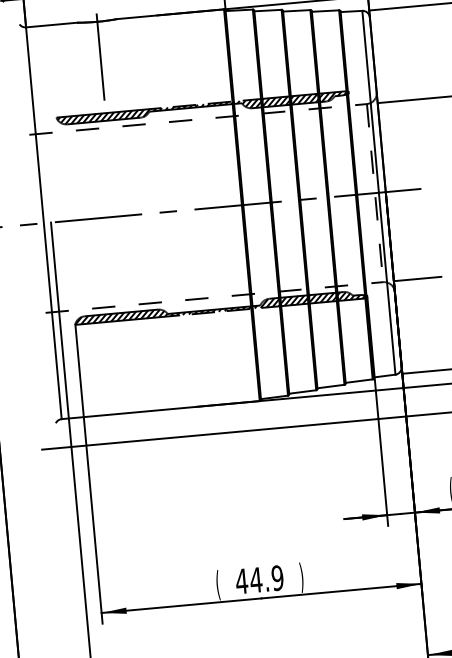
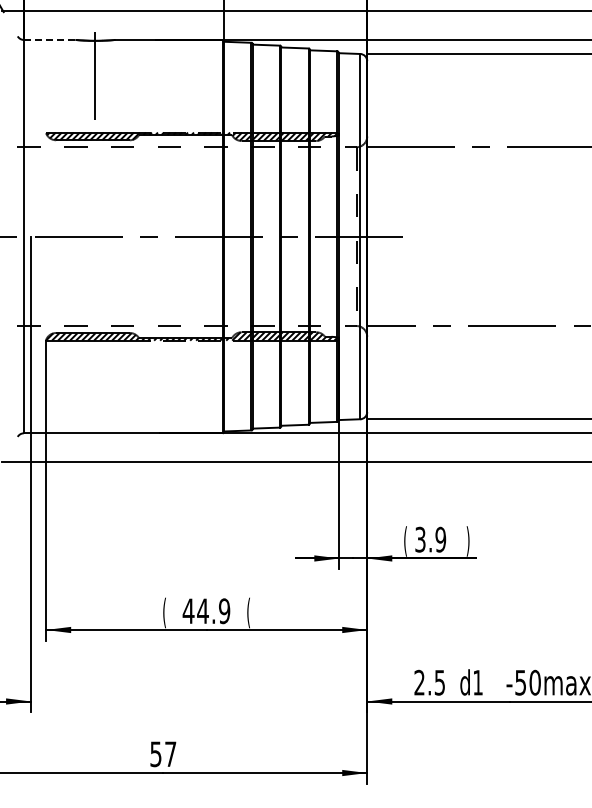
line: (51, 24) -> (49, 39), solid -> dashed
text: (301, 577) -> (248, 612), ) -> (

